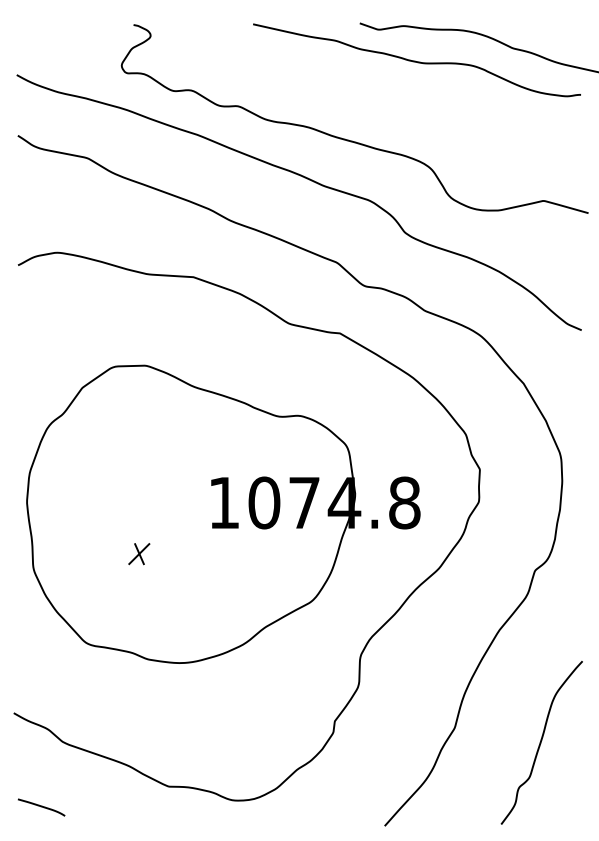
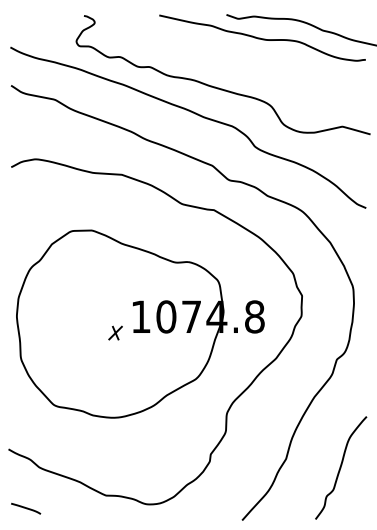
part: (139, 553) -> (115, 332), moved

